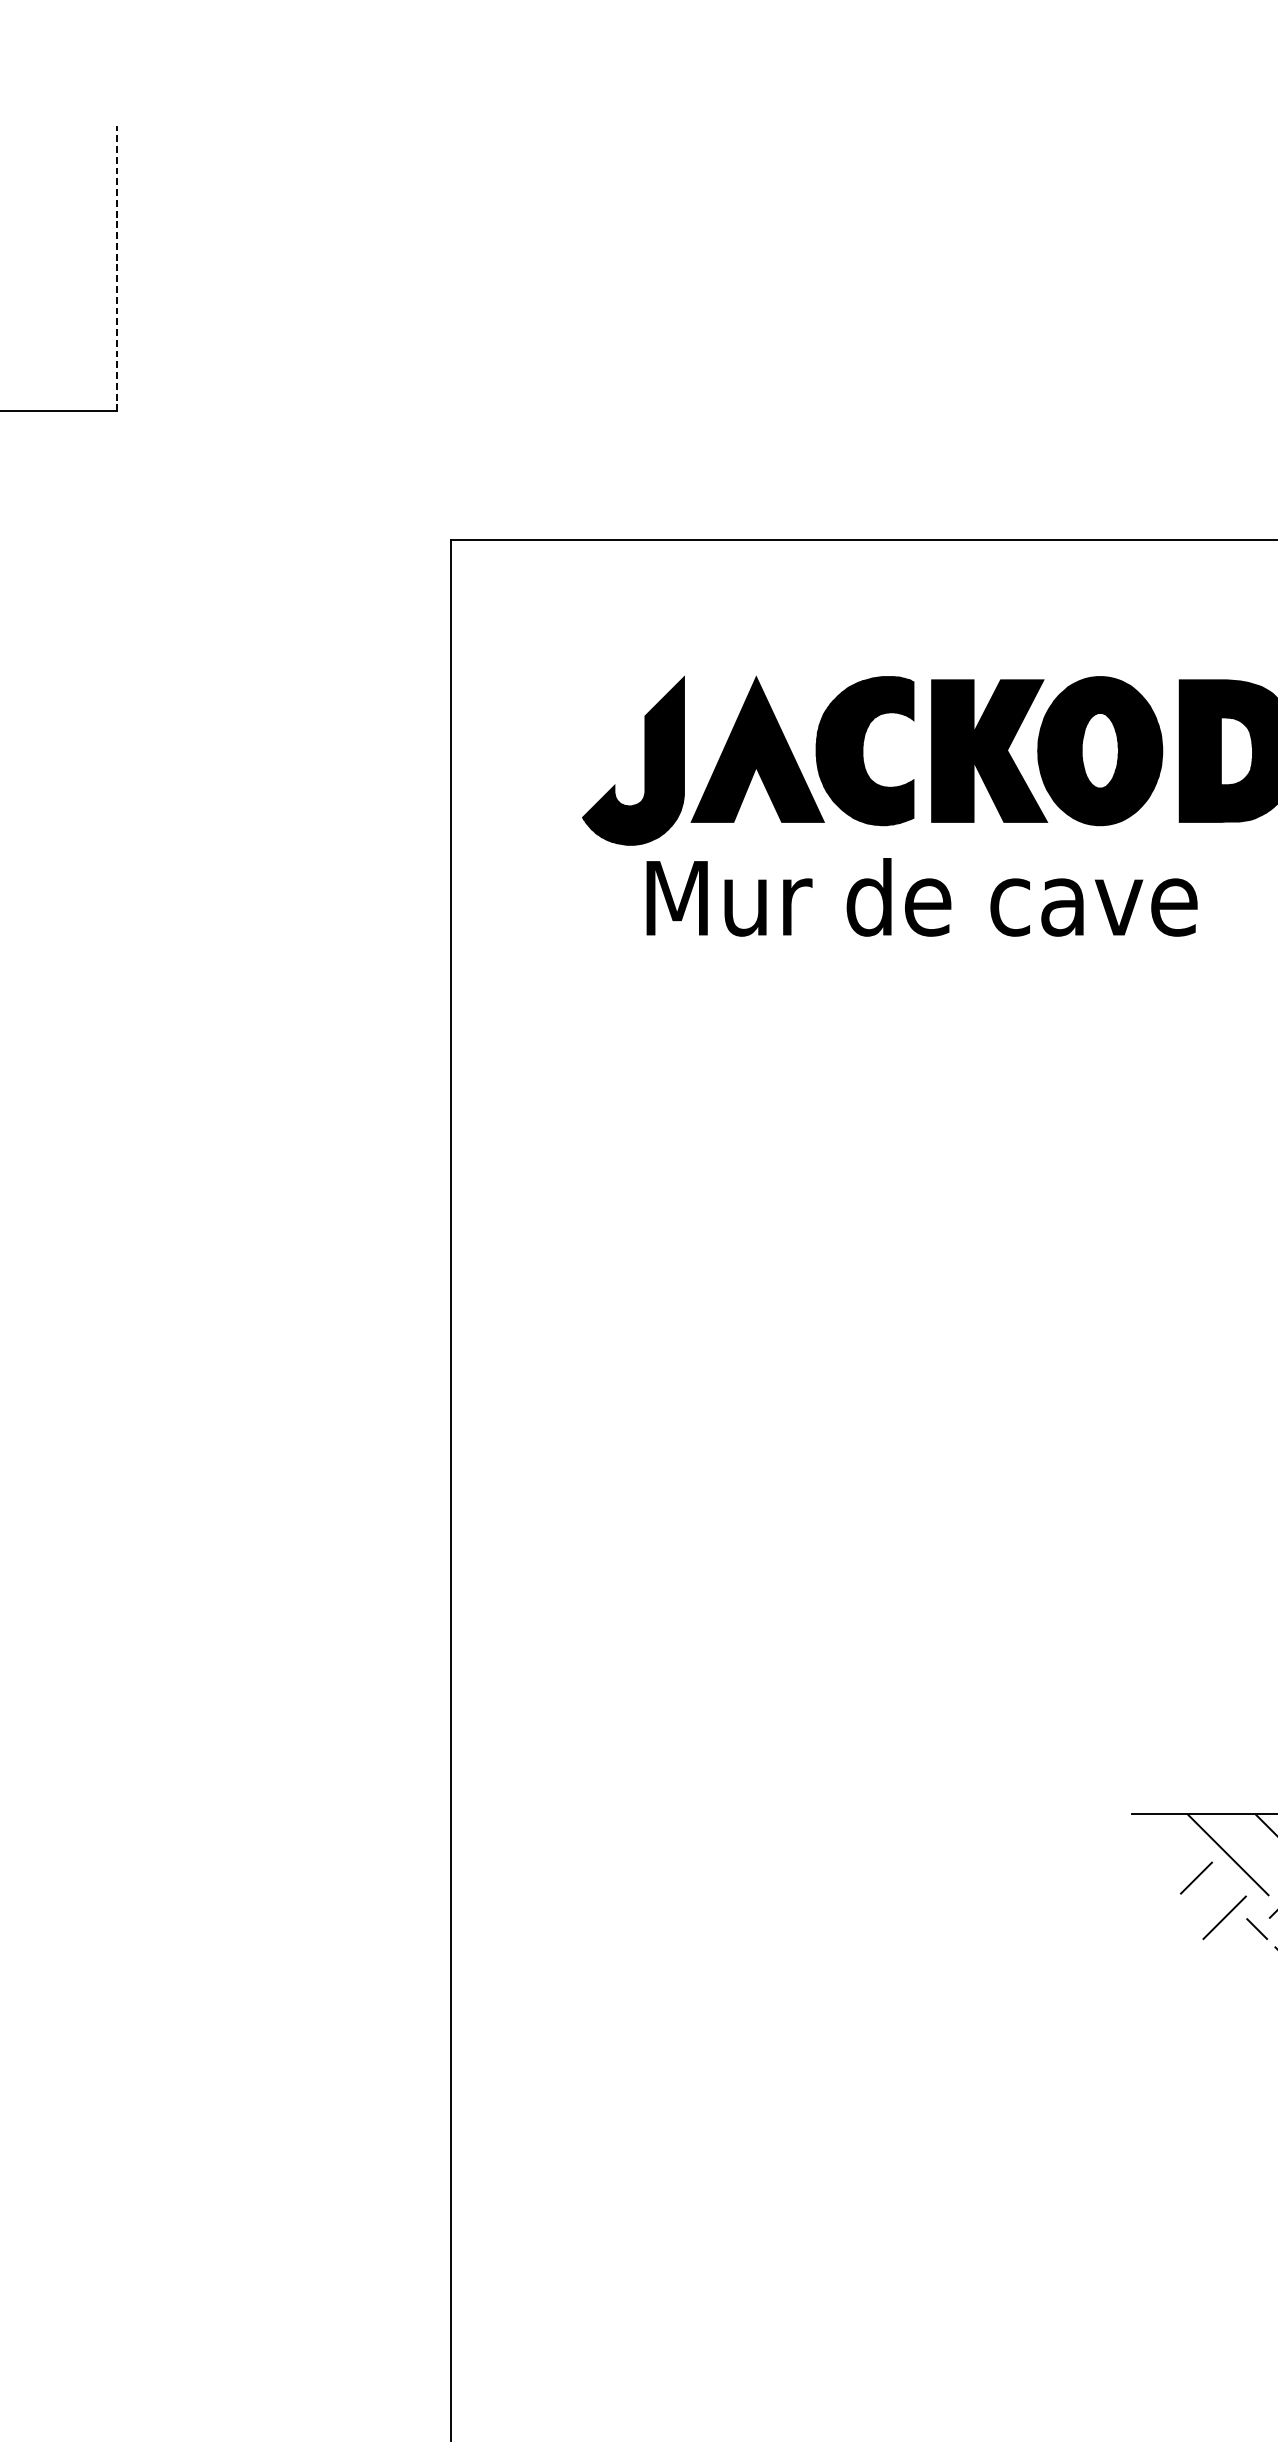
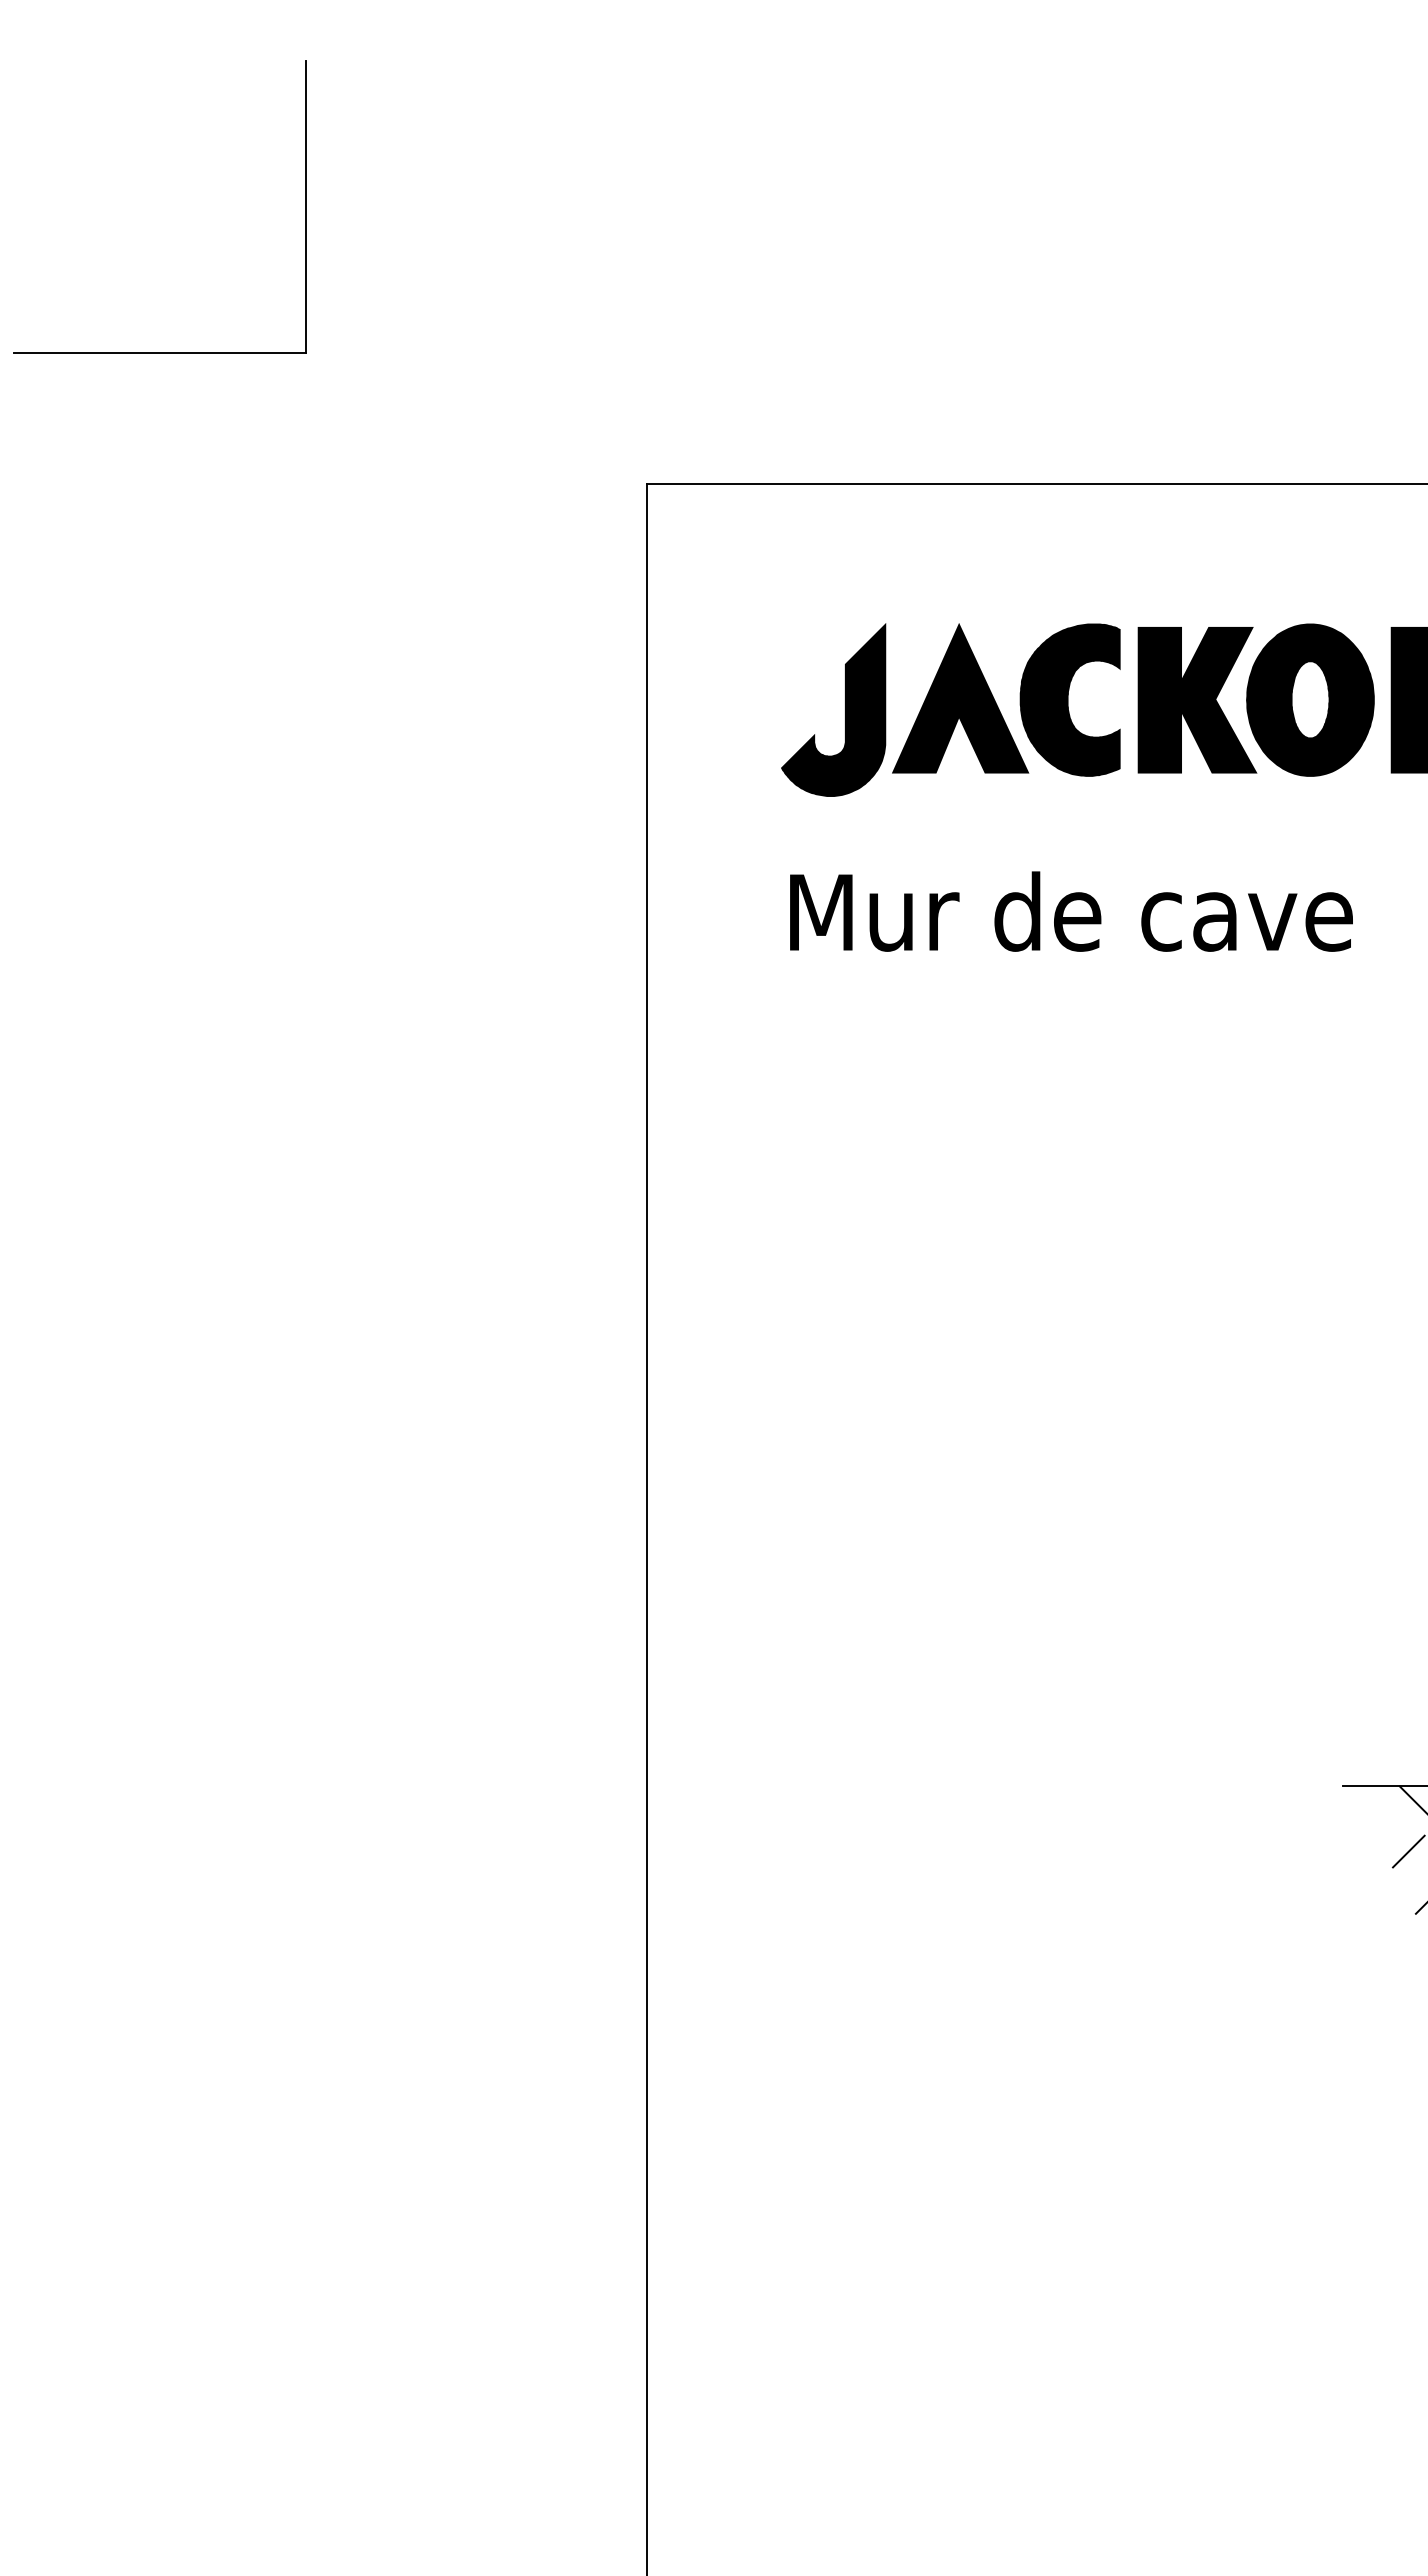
line: (116, 268) -> (305, 207), dashed -> solid
text: (922, 897) -> (1071, 911), moved

